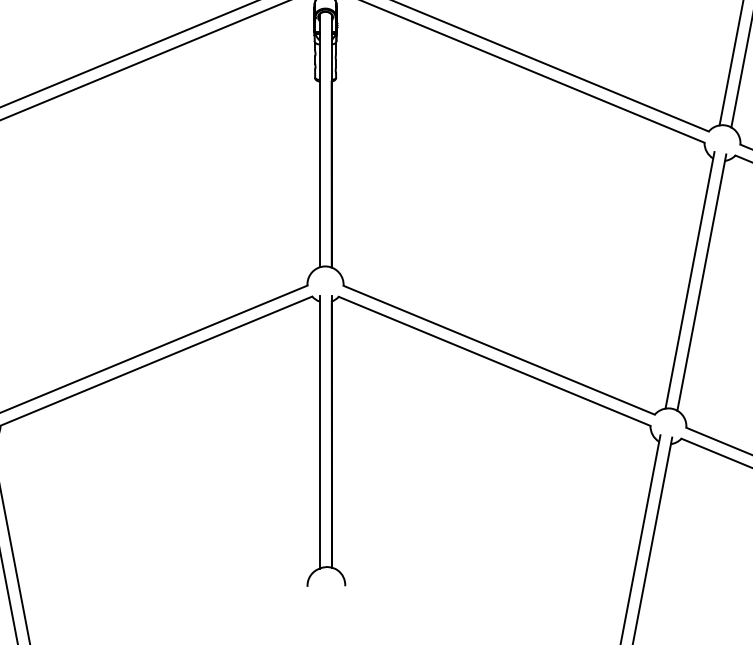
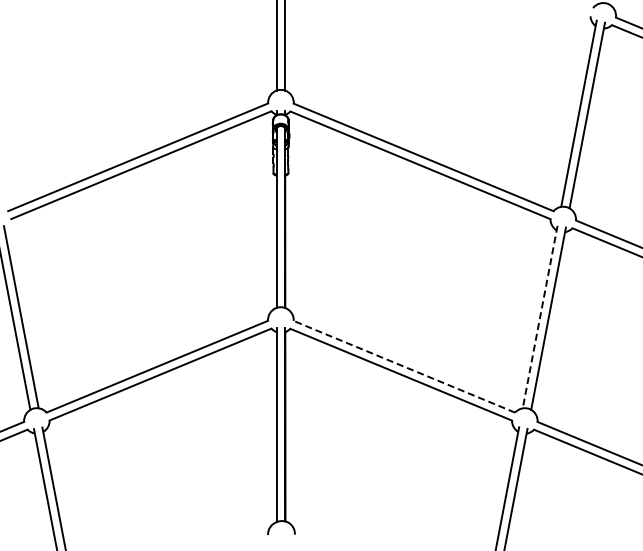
line: (690, 280) -> (540, 317), solid -> dashed
line: (499, 349) -> (404, 366), solid -> dashed

